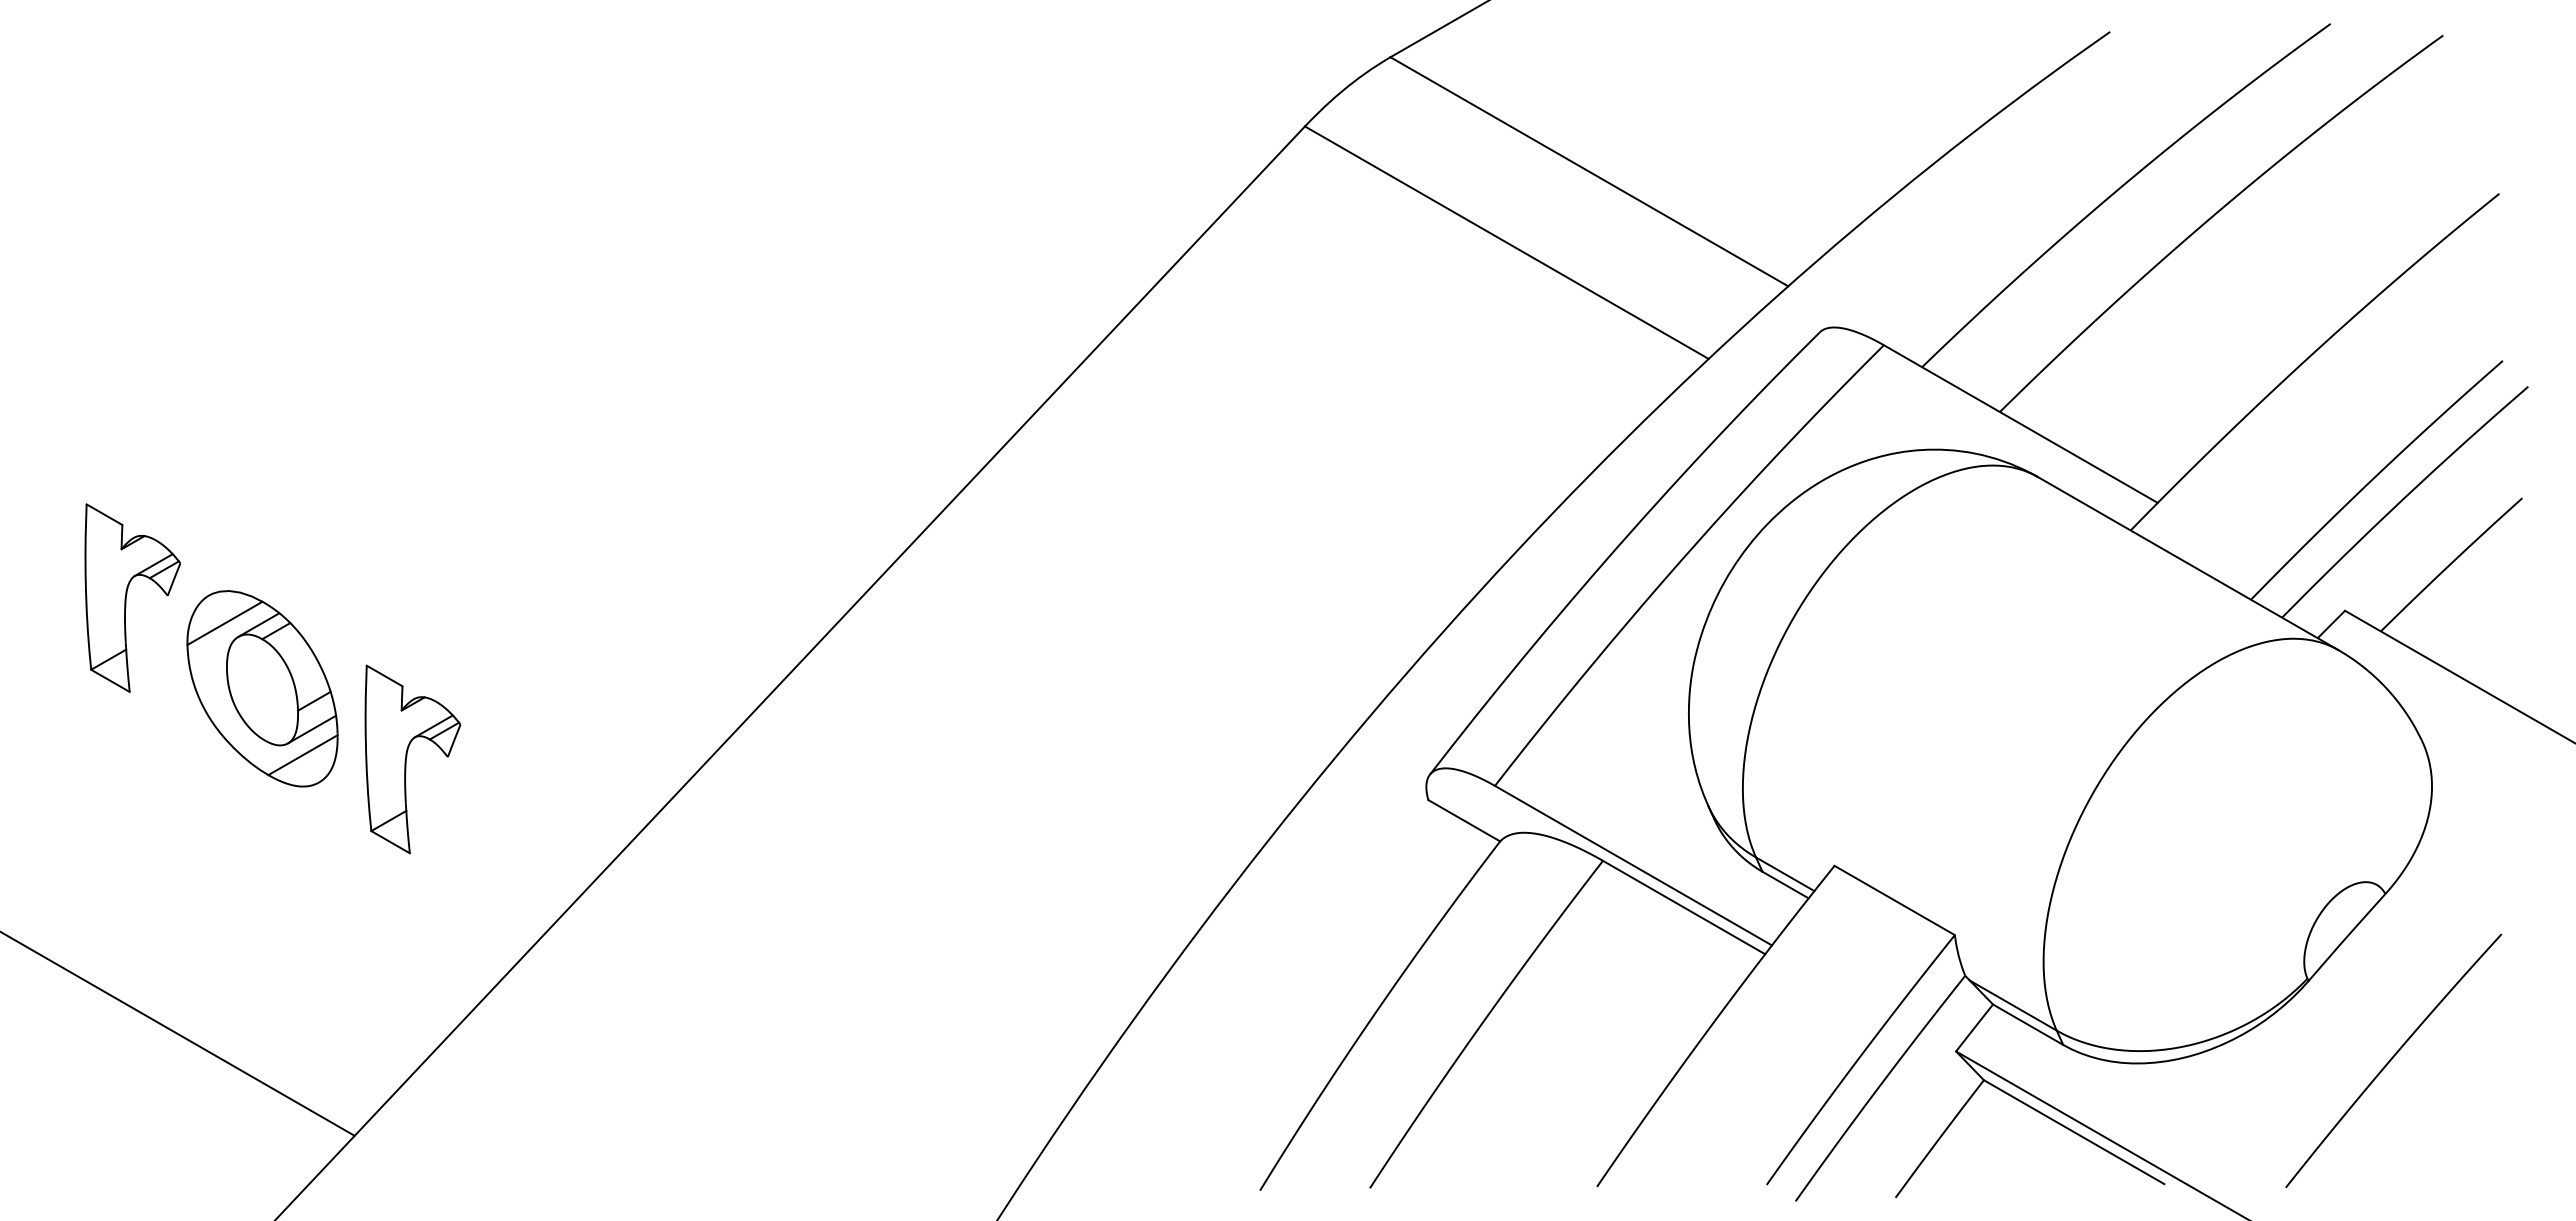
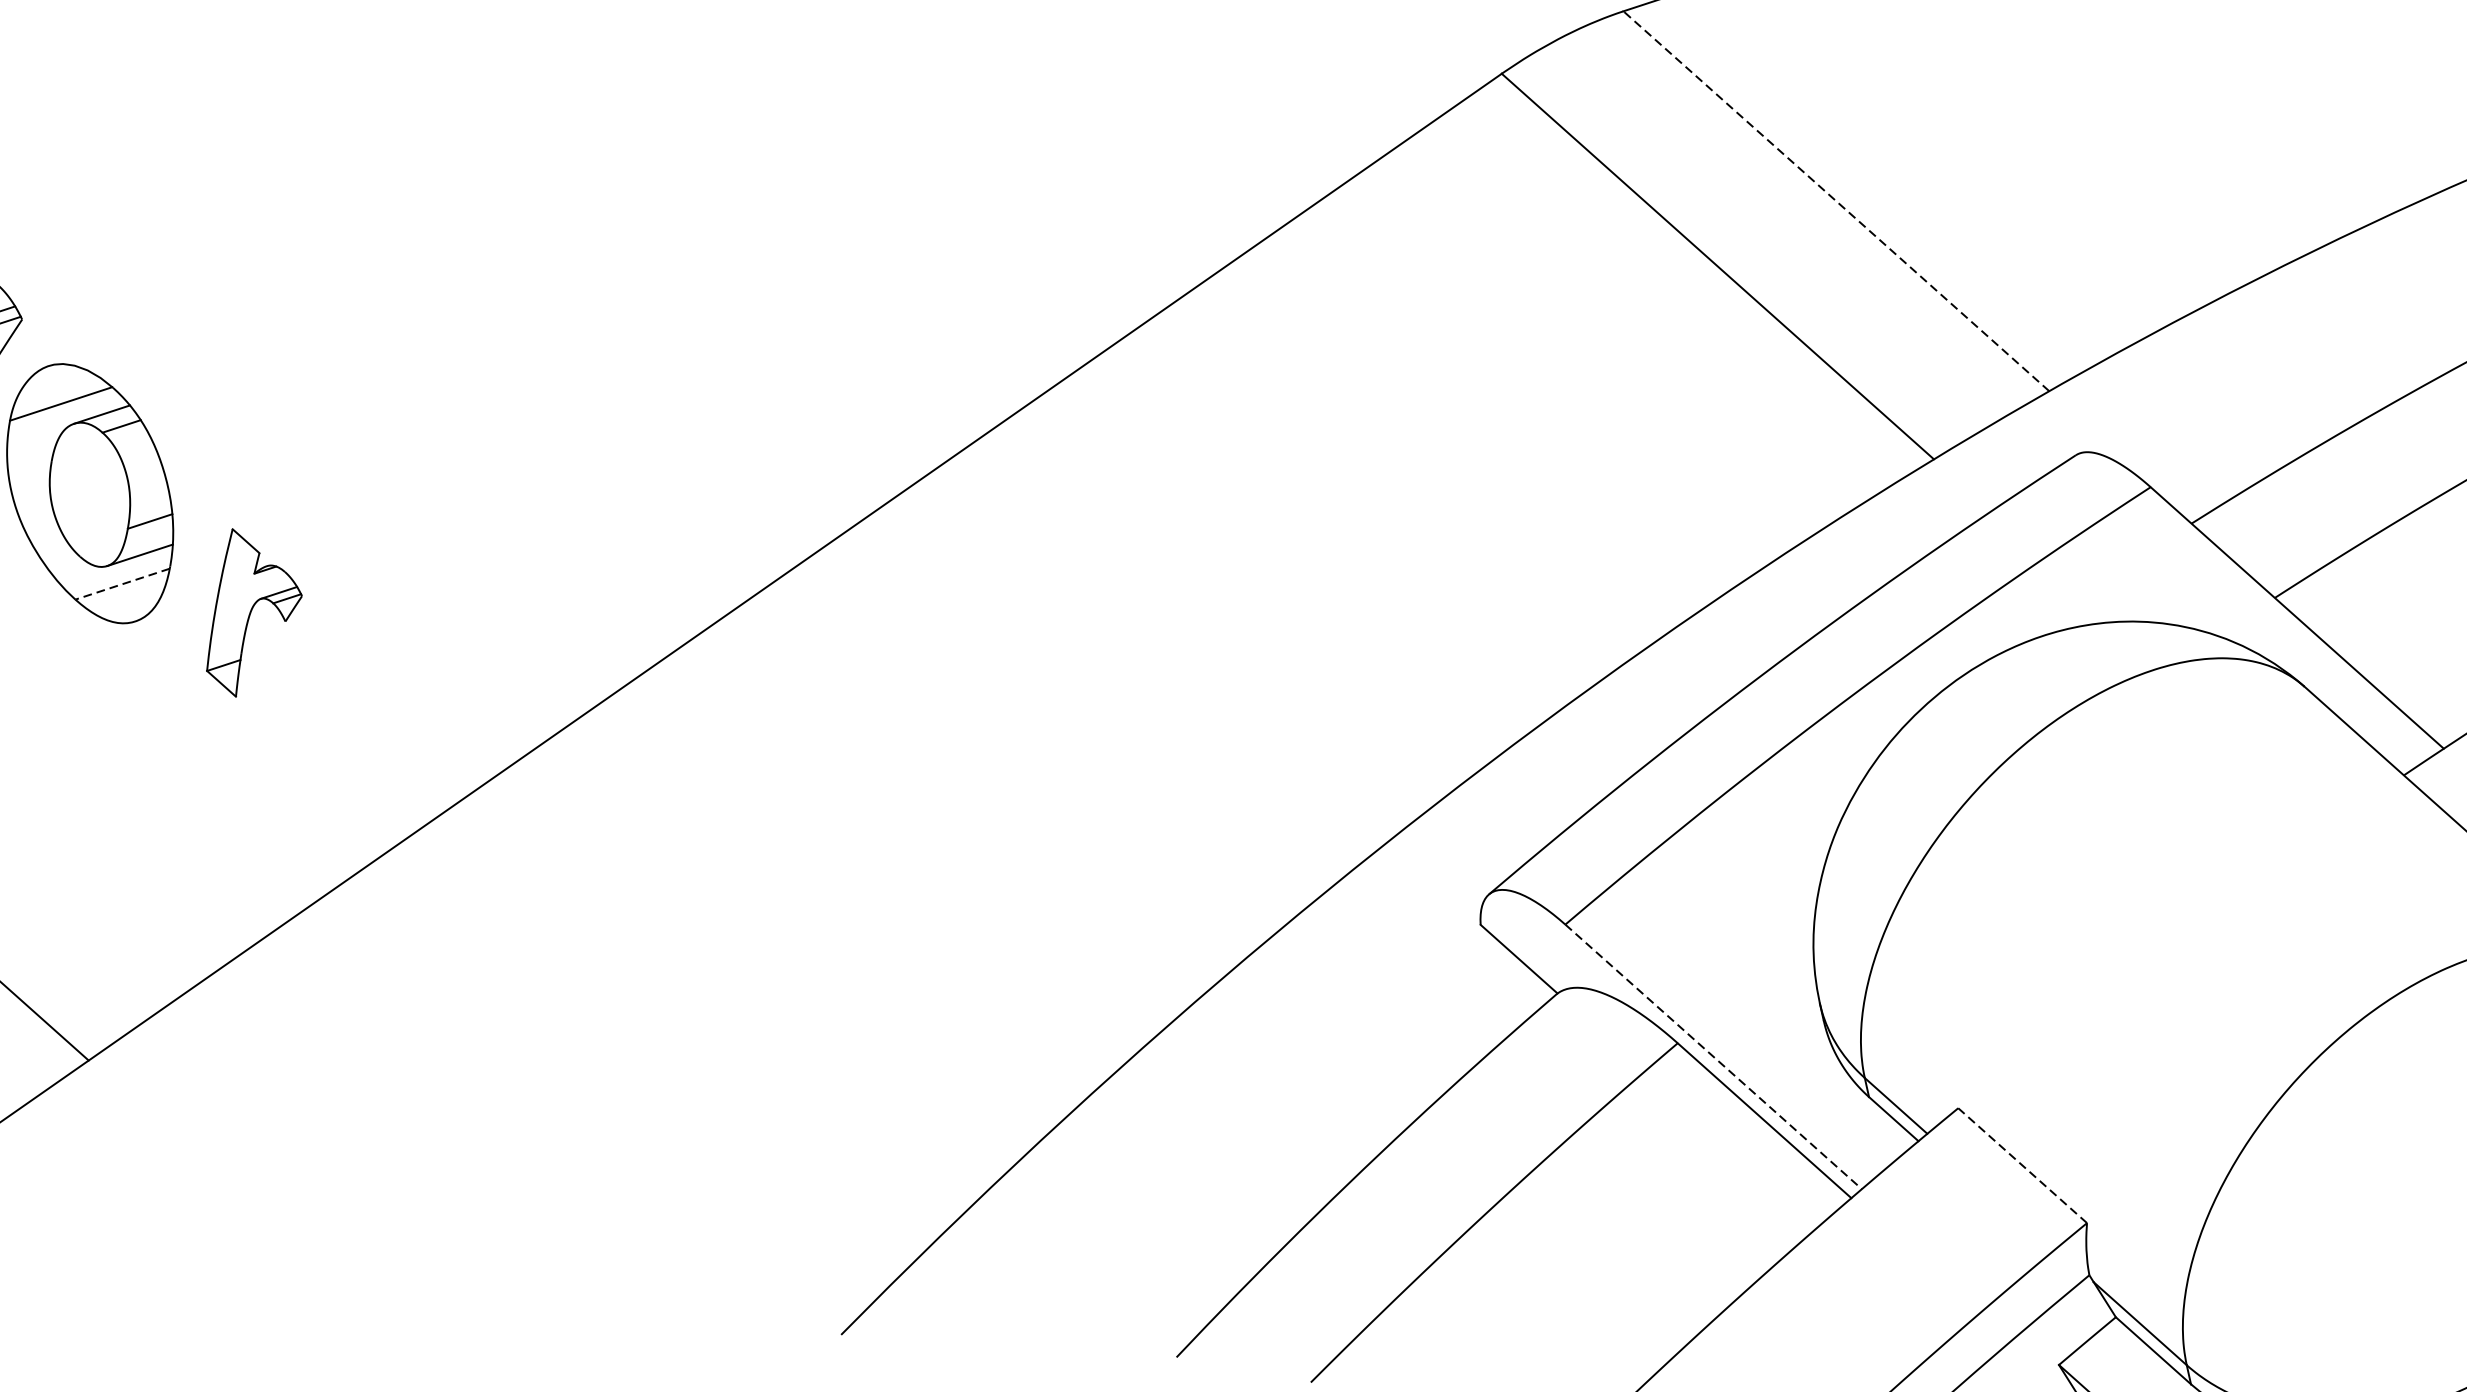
line: (1588, 171) -> (1835, 200), solid -> dashed
line: (303, 755) -> (123, 584), solid -> dashed
part: (412, 759) -> (254, 617), size x0.7
line: (1633, 865) -> (1713, 1056), solid -> dashed
line: (1894, 900) -> (2022, 1165), solid -> dashed

